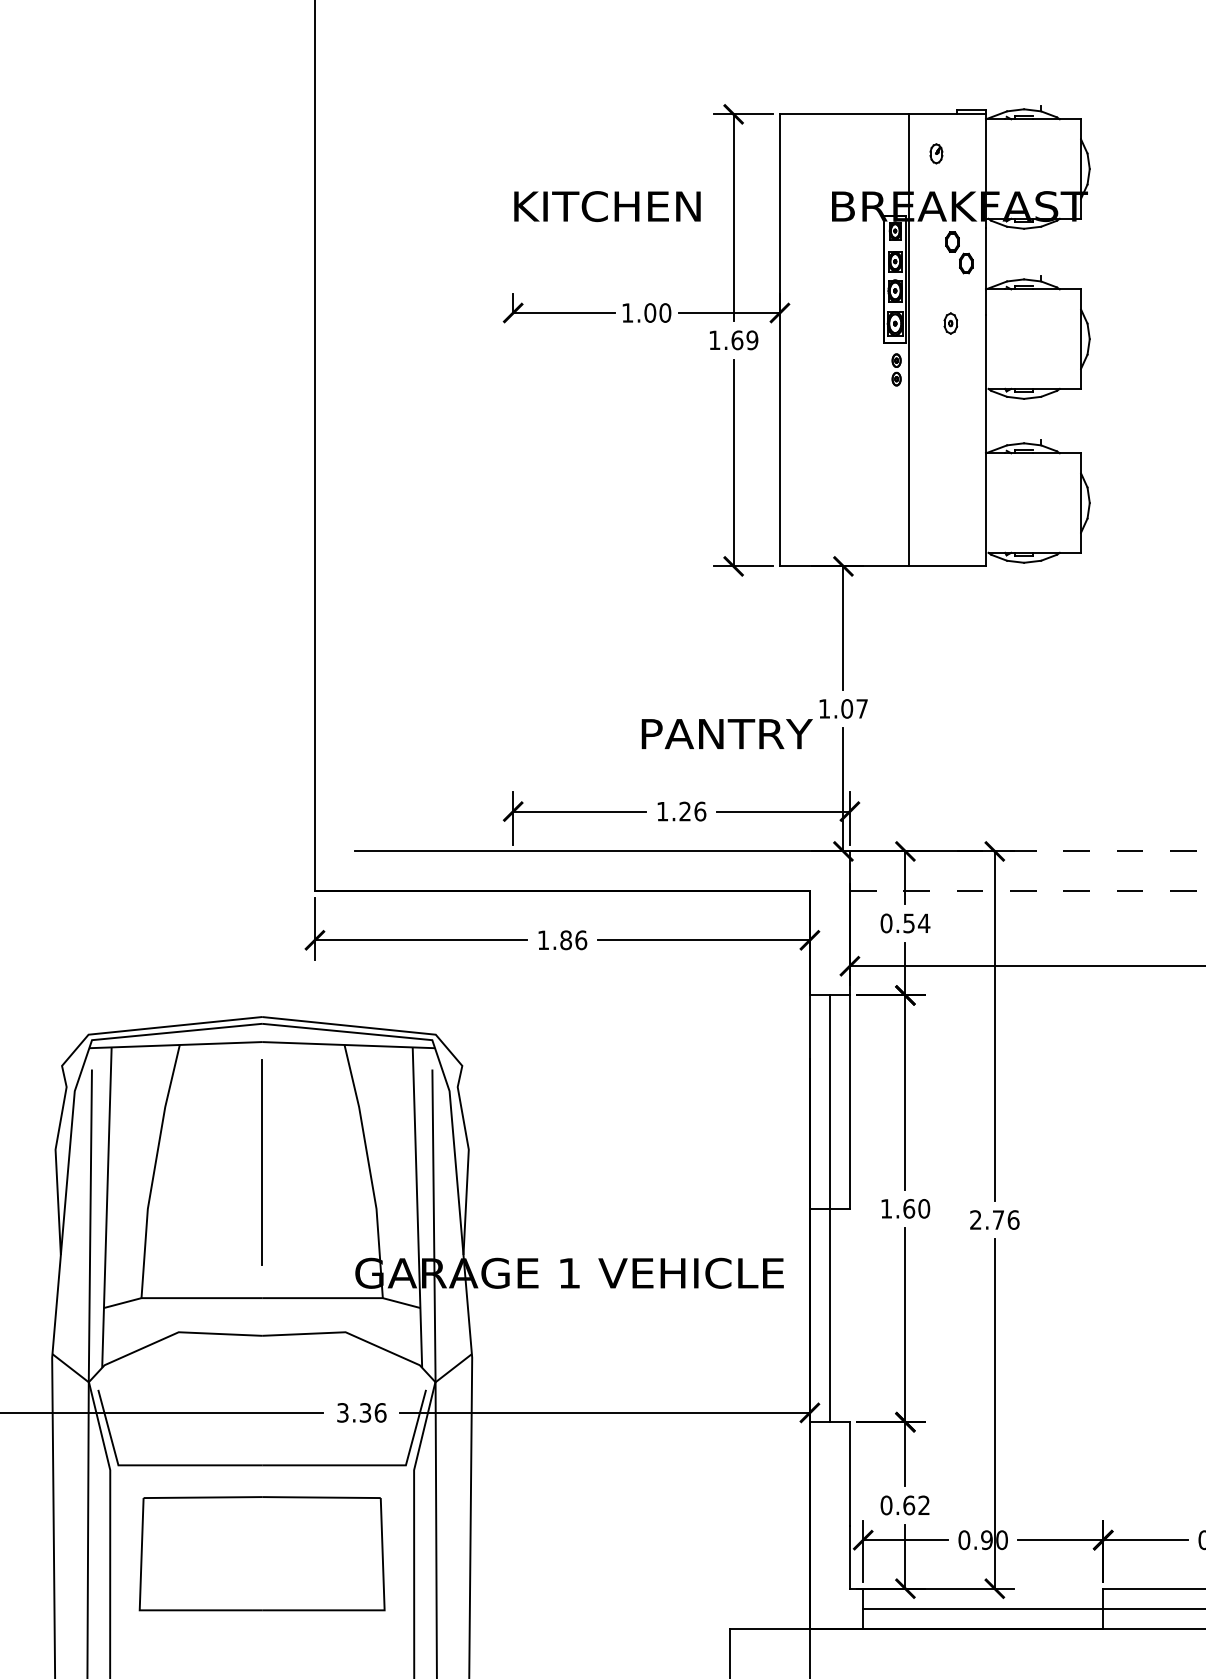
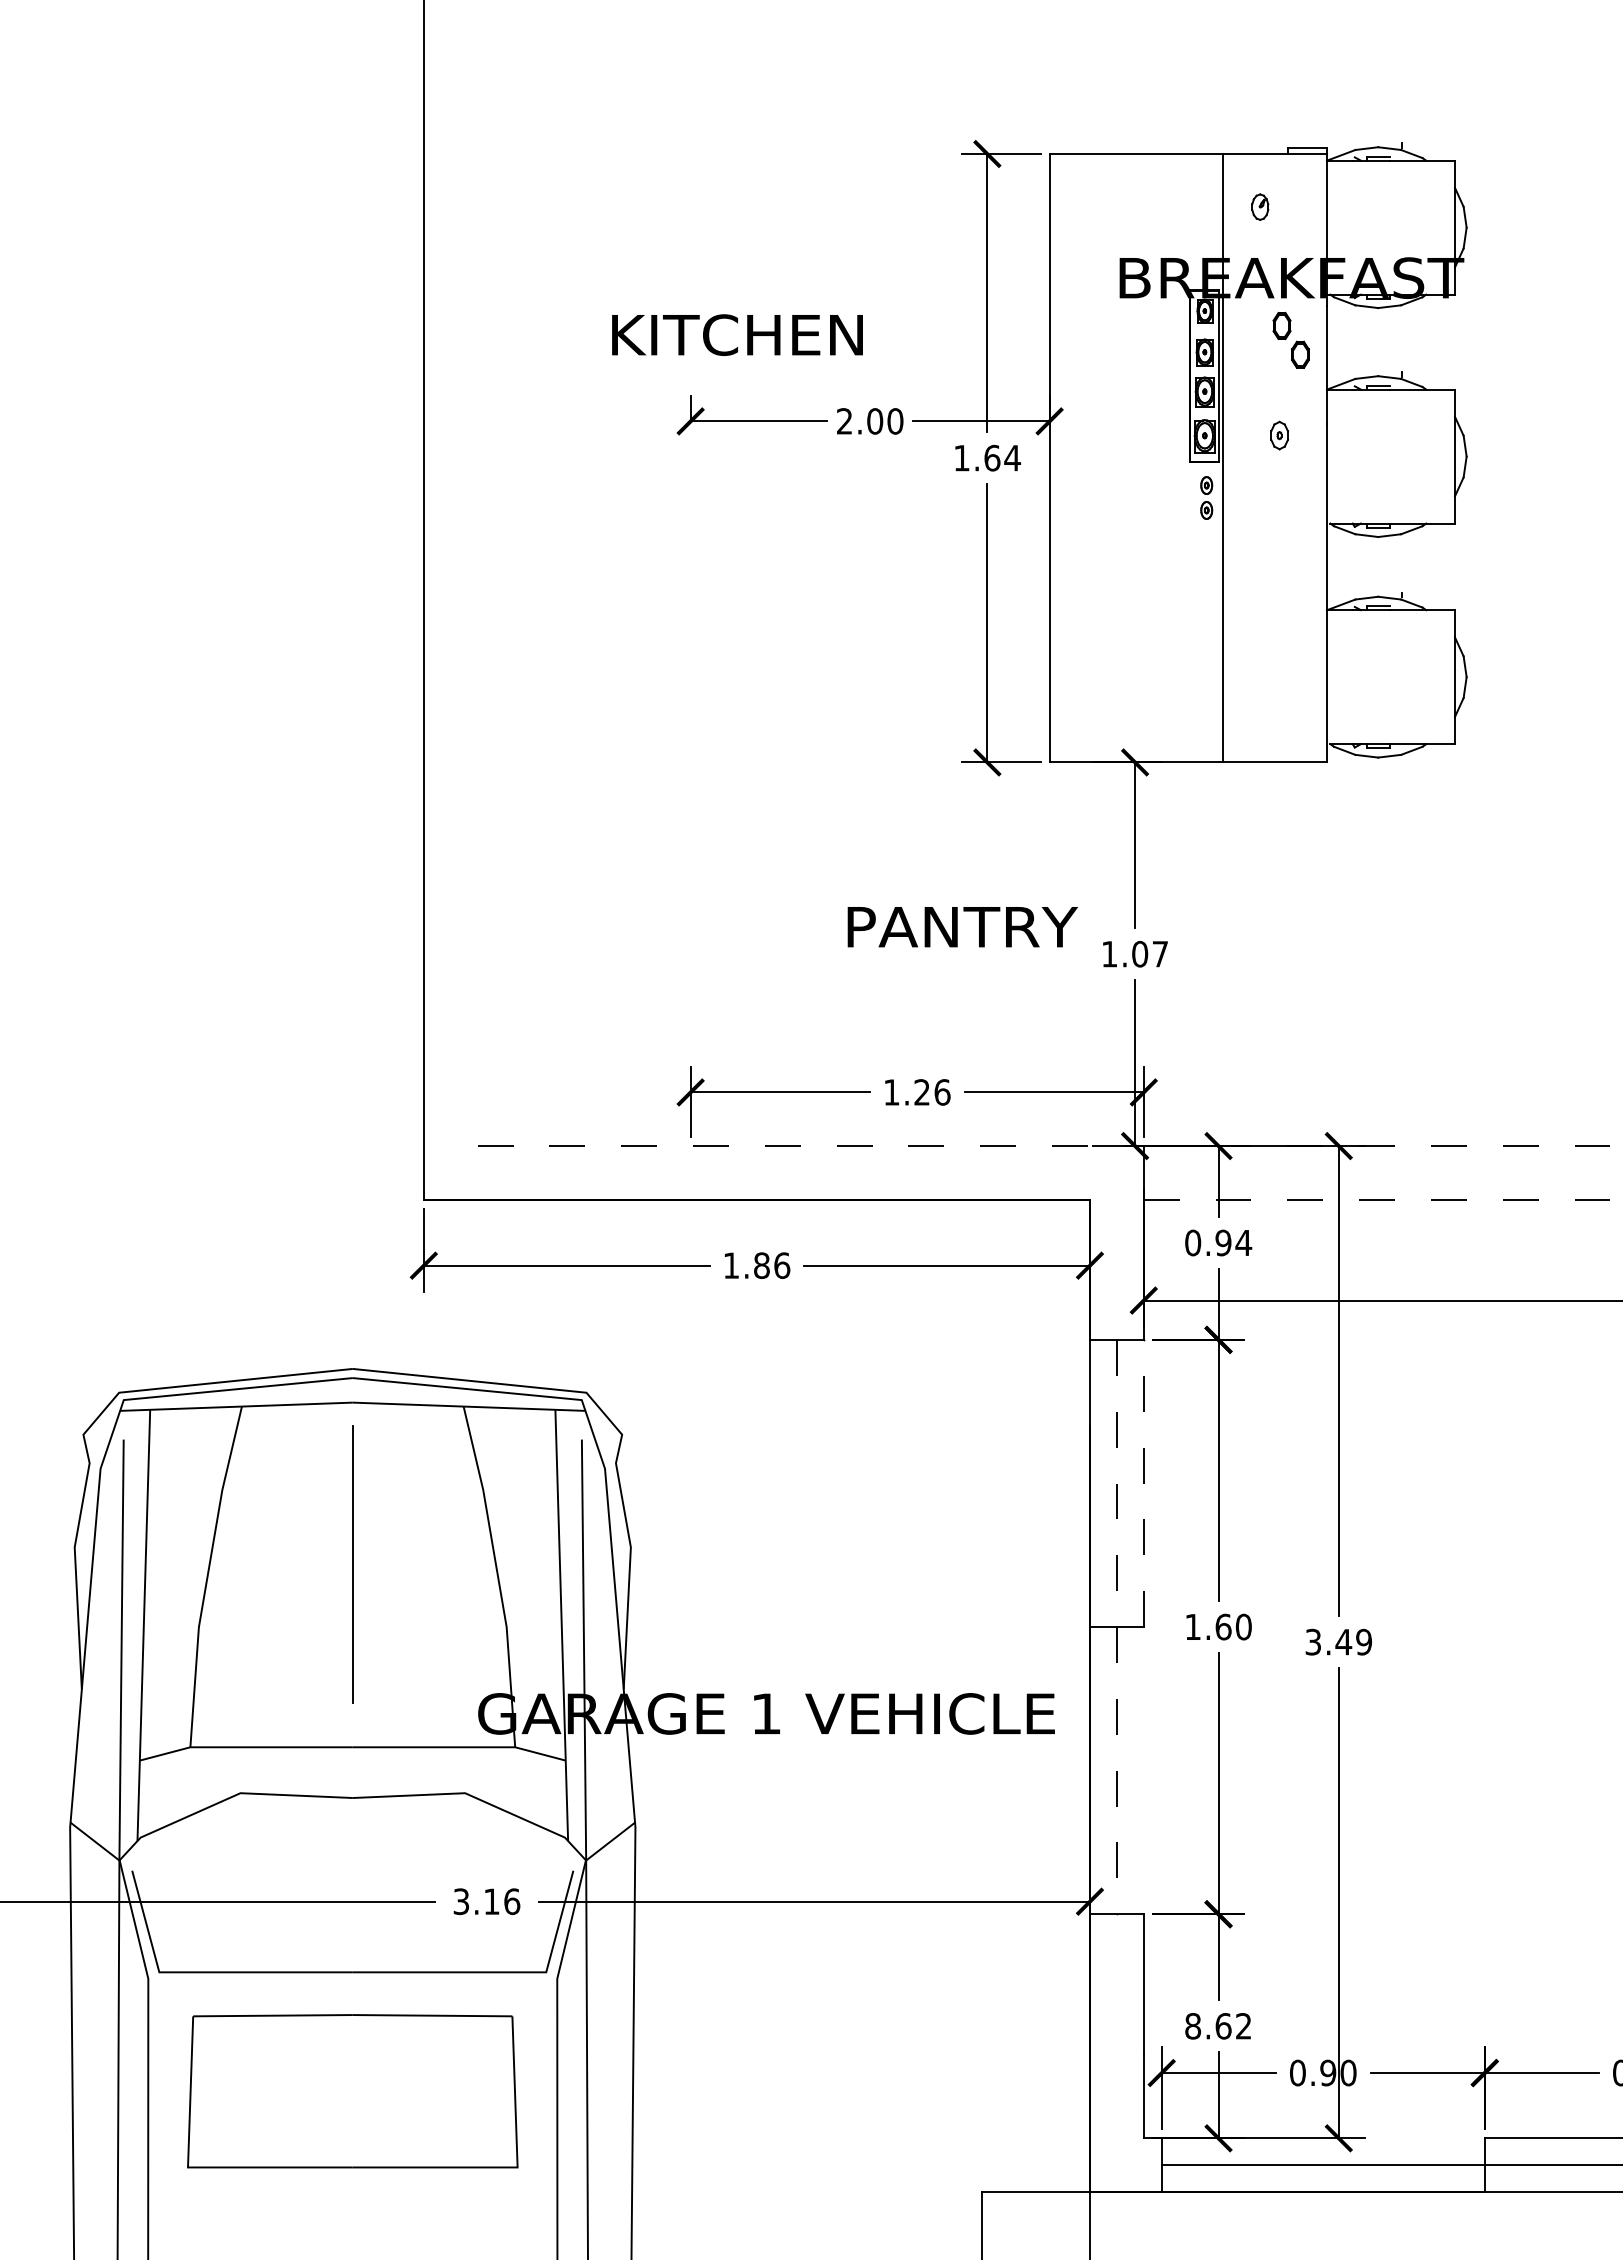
text: (607, 206) -> (737, 334), moved
text: (627, 313) -> (844, 421), 1.00 -> 2.00
text: (752, 339) -> (1012, 457), 1.69 -> 1.64
text: (727, 734) -> (962, 927), moved
line: (603, 851) -> (811, 1146), solid -> dashed
text: (909, 923) -> (1223, 1242), 0.54 -> 0.94
line: (849, 1102) -> (1143, 1483), solid -> dashed
line: (829, 1209) -> (1116, 1627), solid -> dashed
text: (994, 1219) -> (1338, 1641), 2.76 -> 3.49
text: (365, 1412) -> (491, 1901), 3.36 -> 3.16
text: (886, 1505) -> (1193, 2026), 0.62 -> 8.62

